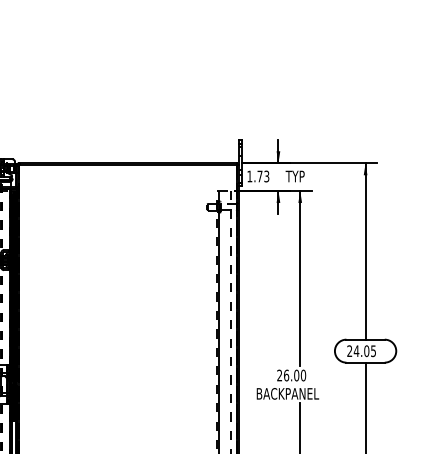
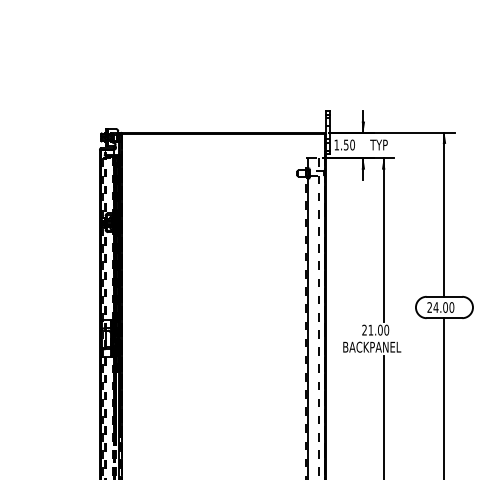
text: (262, 175) -> (348, 144), 1.73 -> 1.50
text: (373, 351) -> (451, 307), 24.05 -> 24.00
text: (286, 374) -> (370, 329), 26.00 -> 21.00

